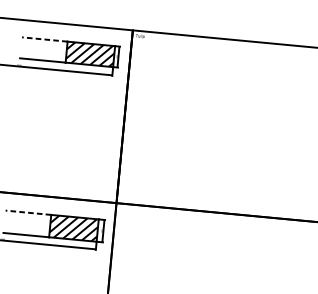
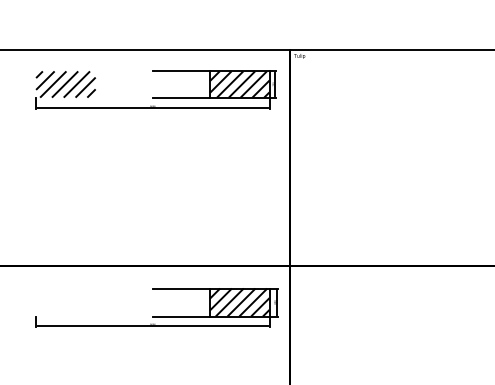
line: (44, 39) -> (181, 71), dashed -> solid
line: (28, 212) -> (181, 288), dashed -> solid

